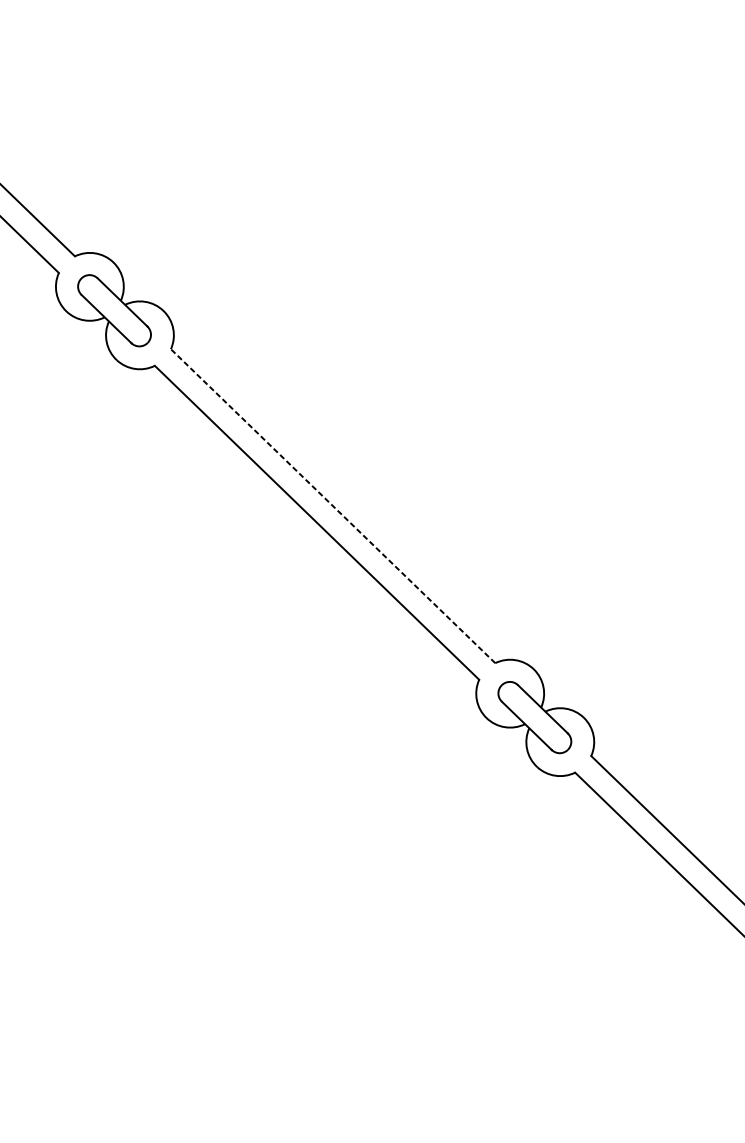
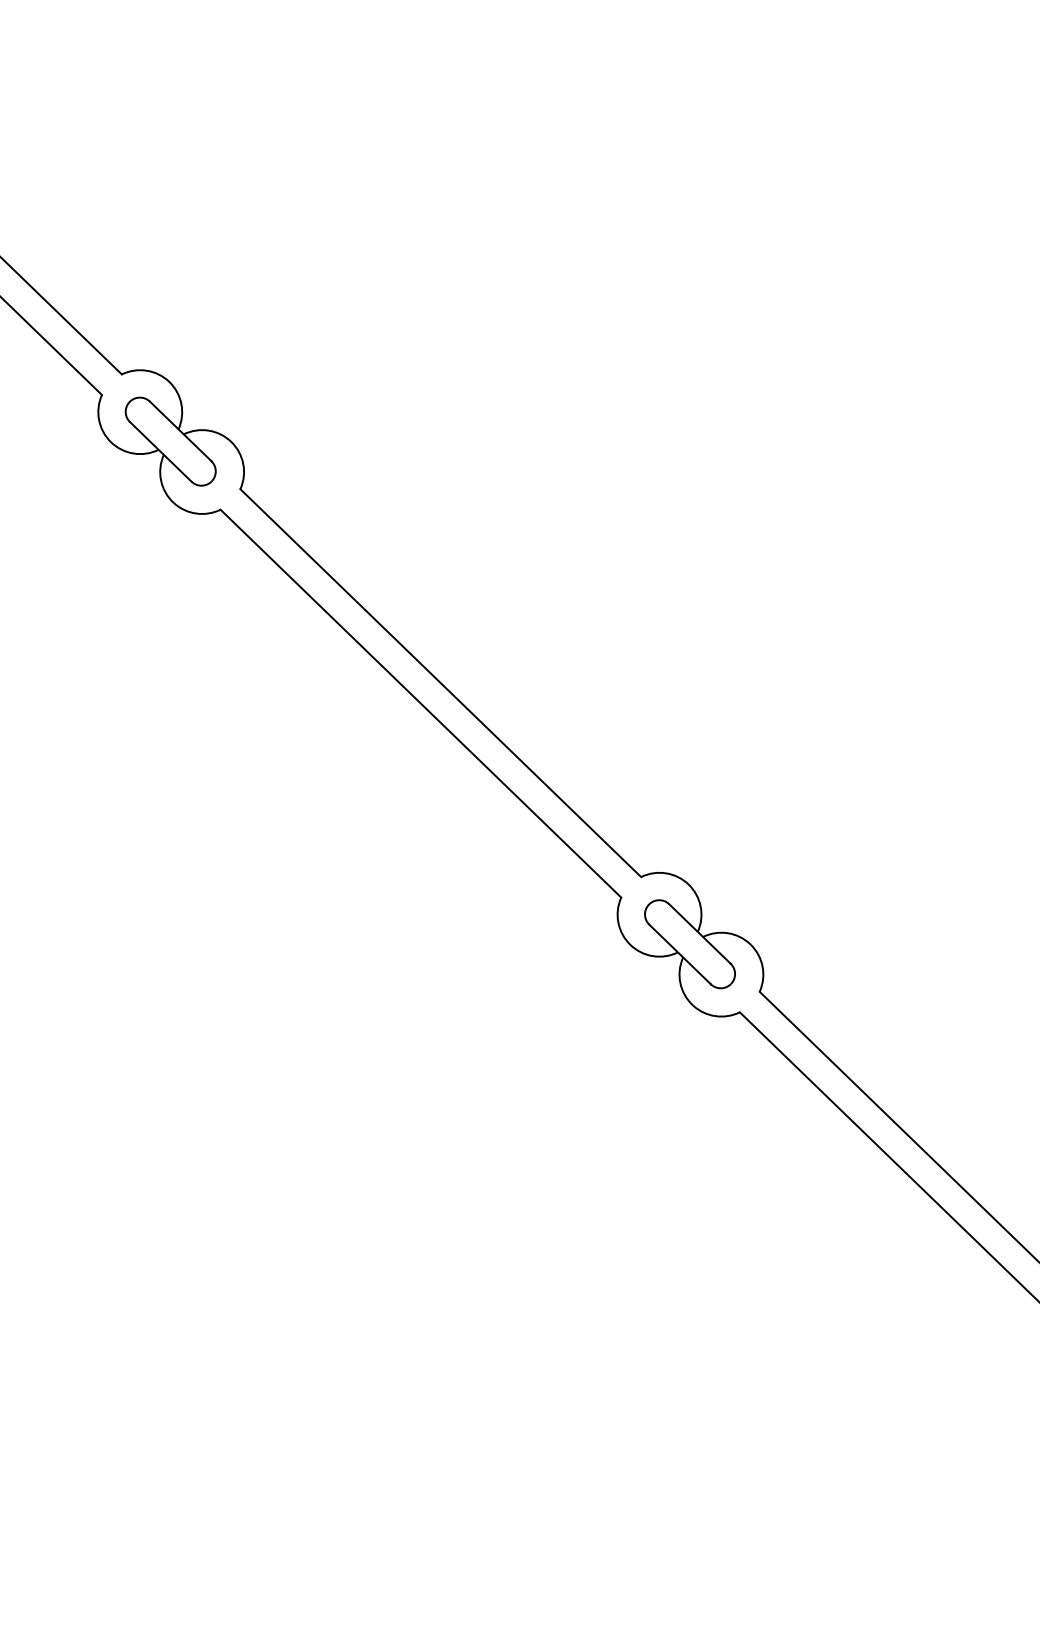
line: (332, 506) -> (440, 683), dashed -> solid

